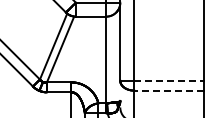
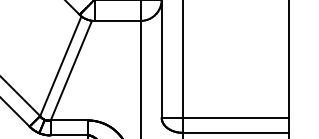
line: (169, 80) -> (236, 117), dashed -> solid
line: (169, 90) -> (236, 132), dashed -> solid

